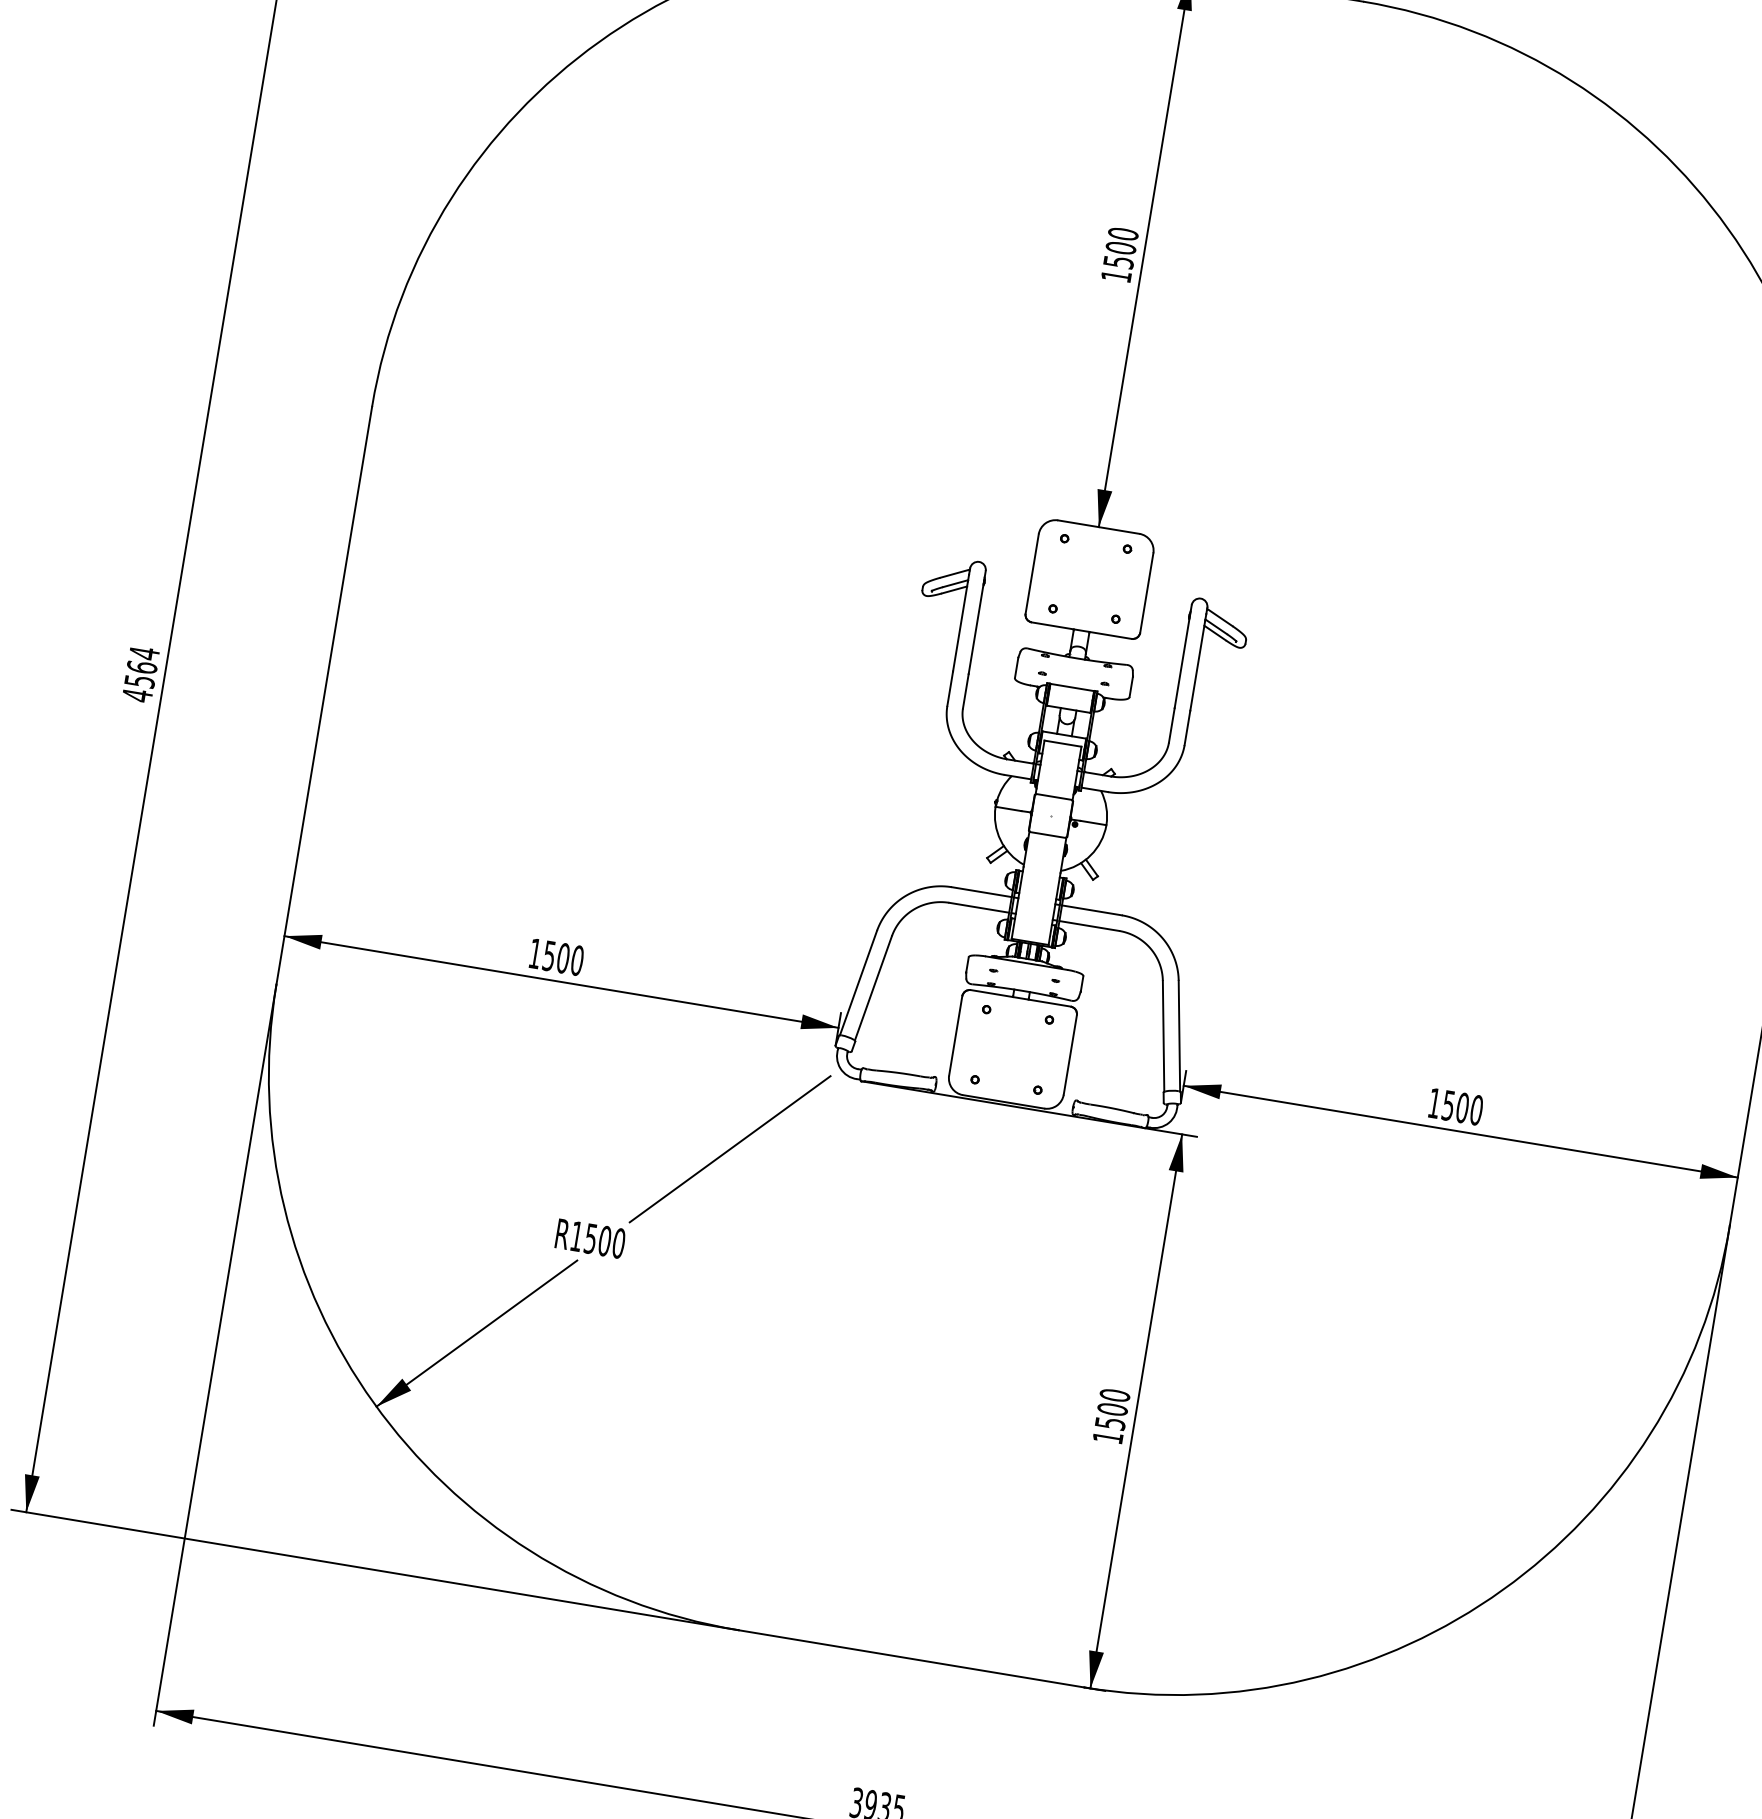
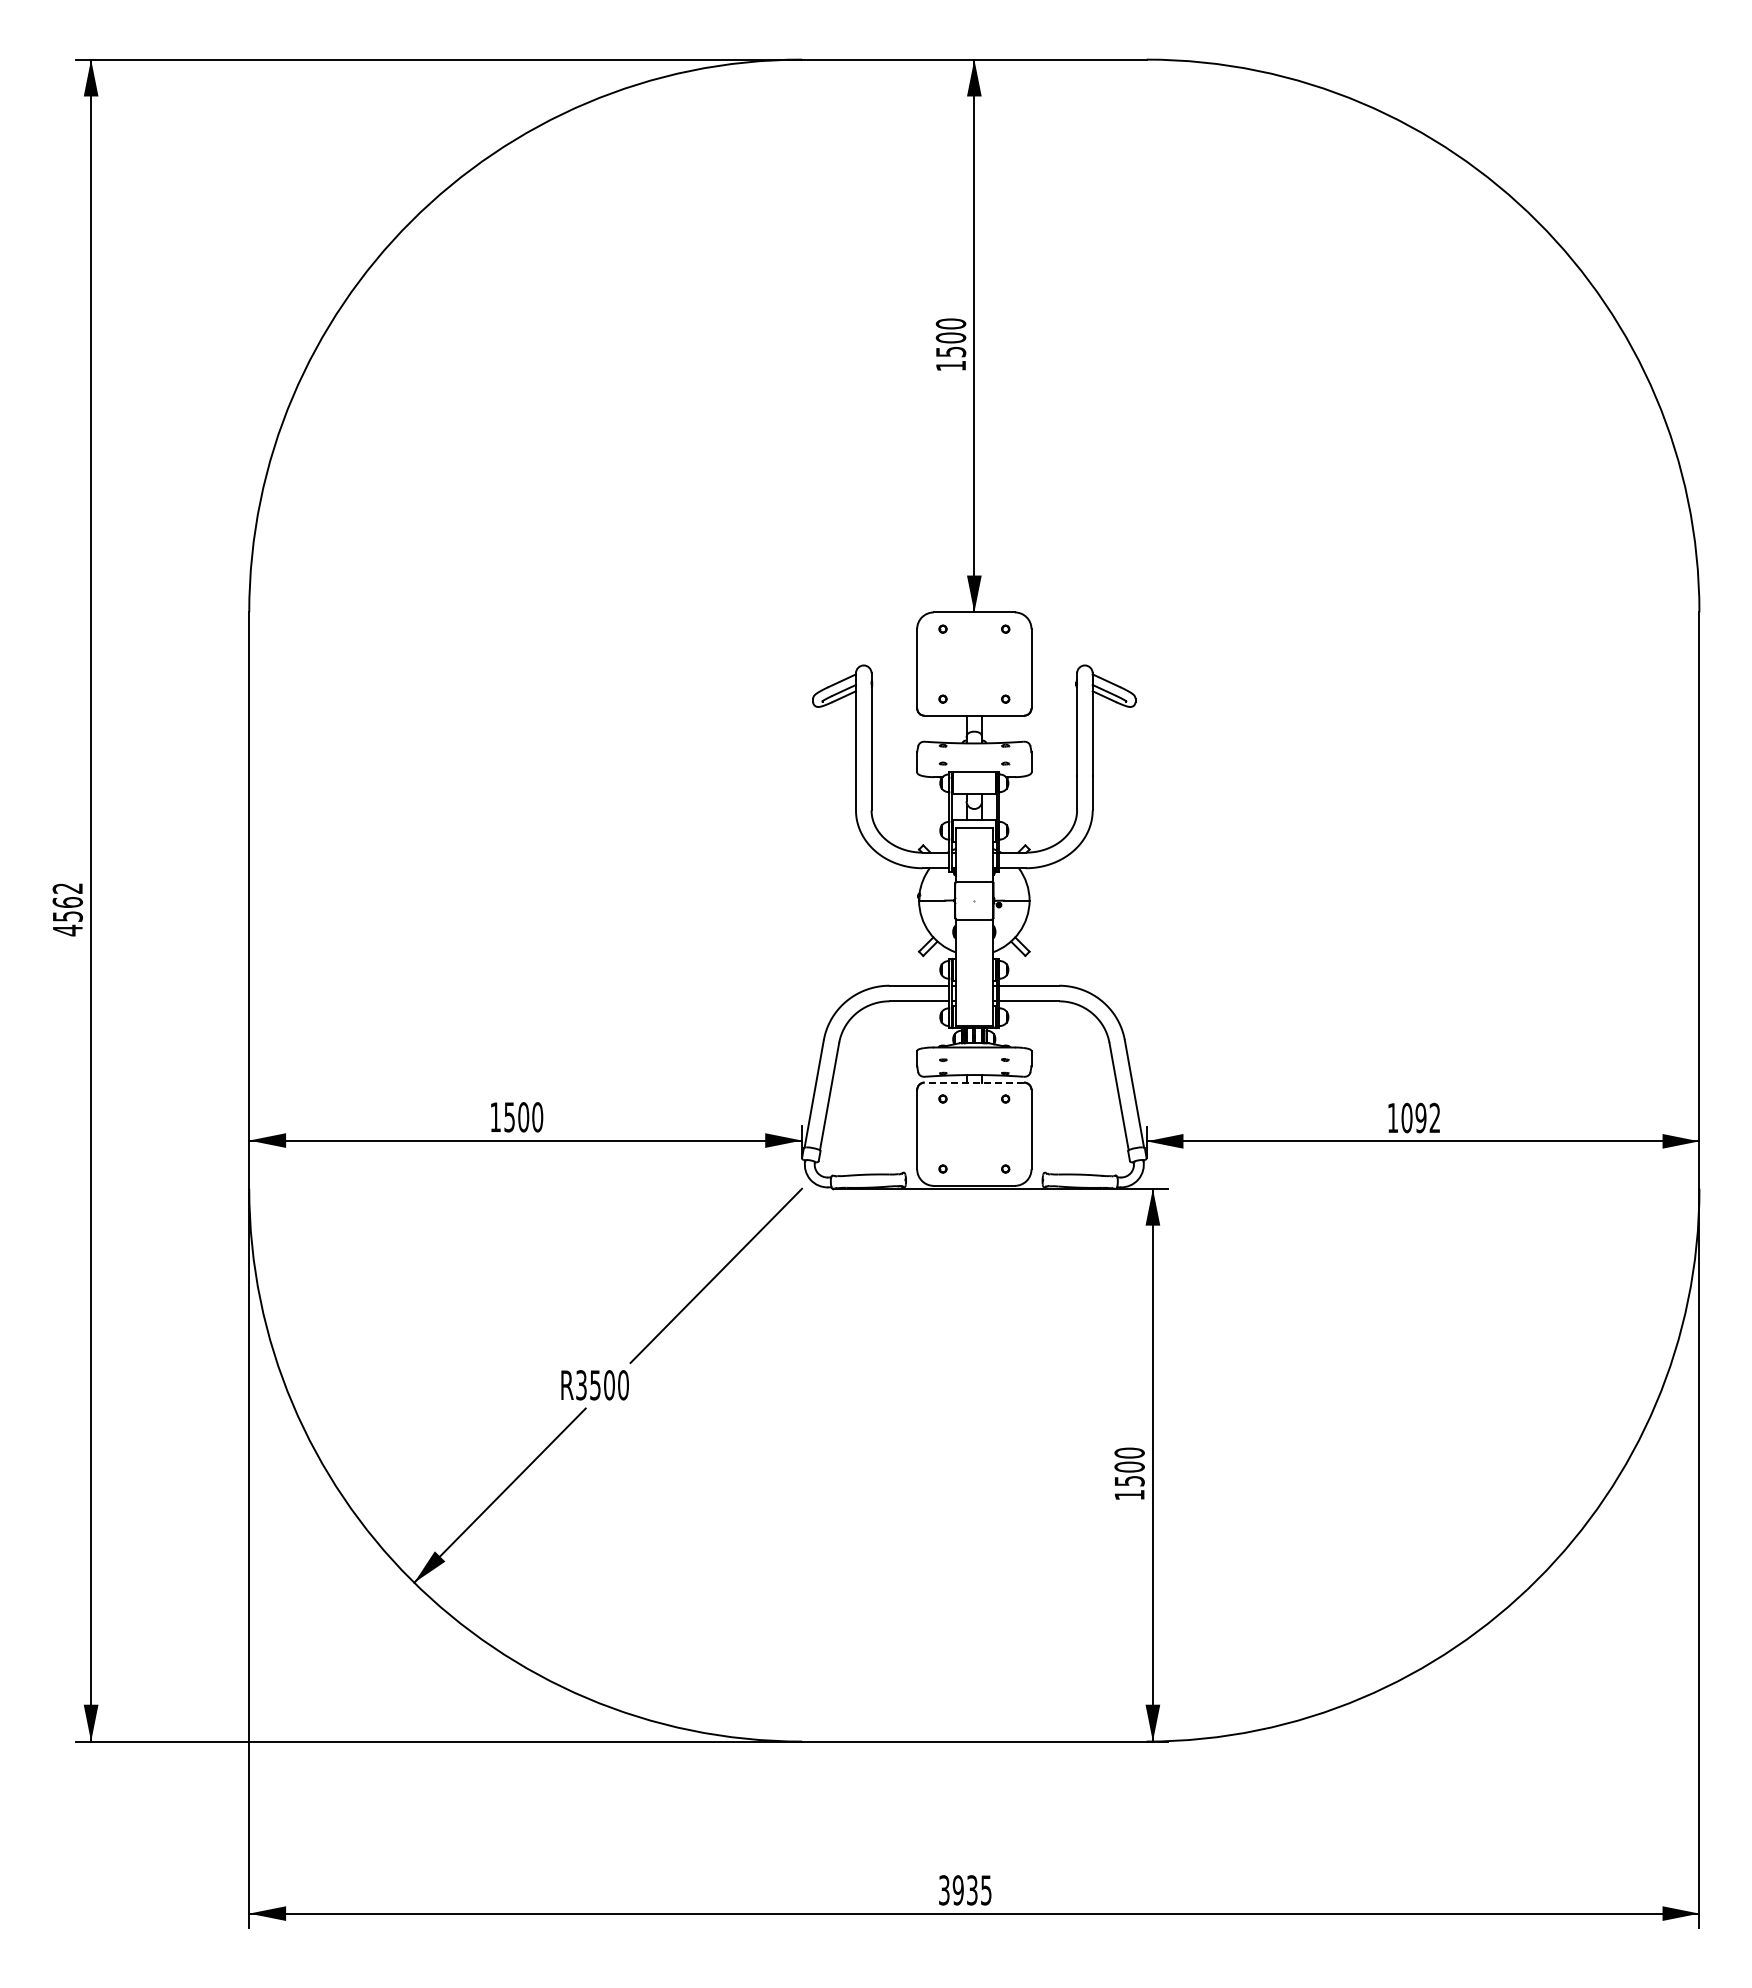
text: (144, 653) -> (67, 888), 4564 -> 4562
line: (1020, 998) -> (974, 1082), solid -> dashed
text: (1462, 1107) -> (1420, 1117), 1500 -> 1092
text: (576, 1236) -> (581, 1385), R1500 -> R3500

